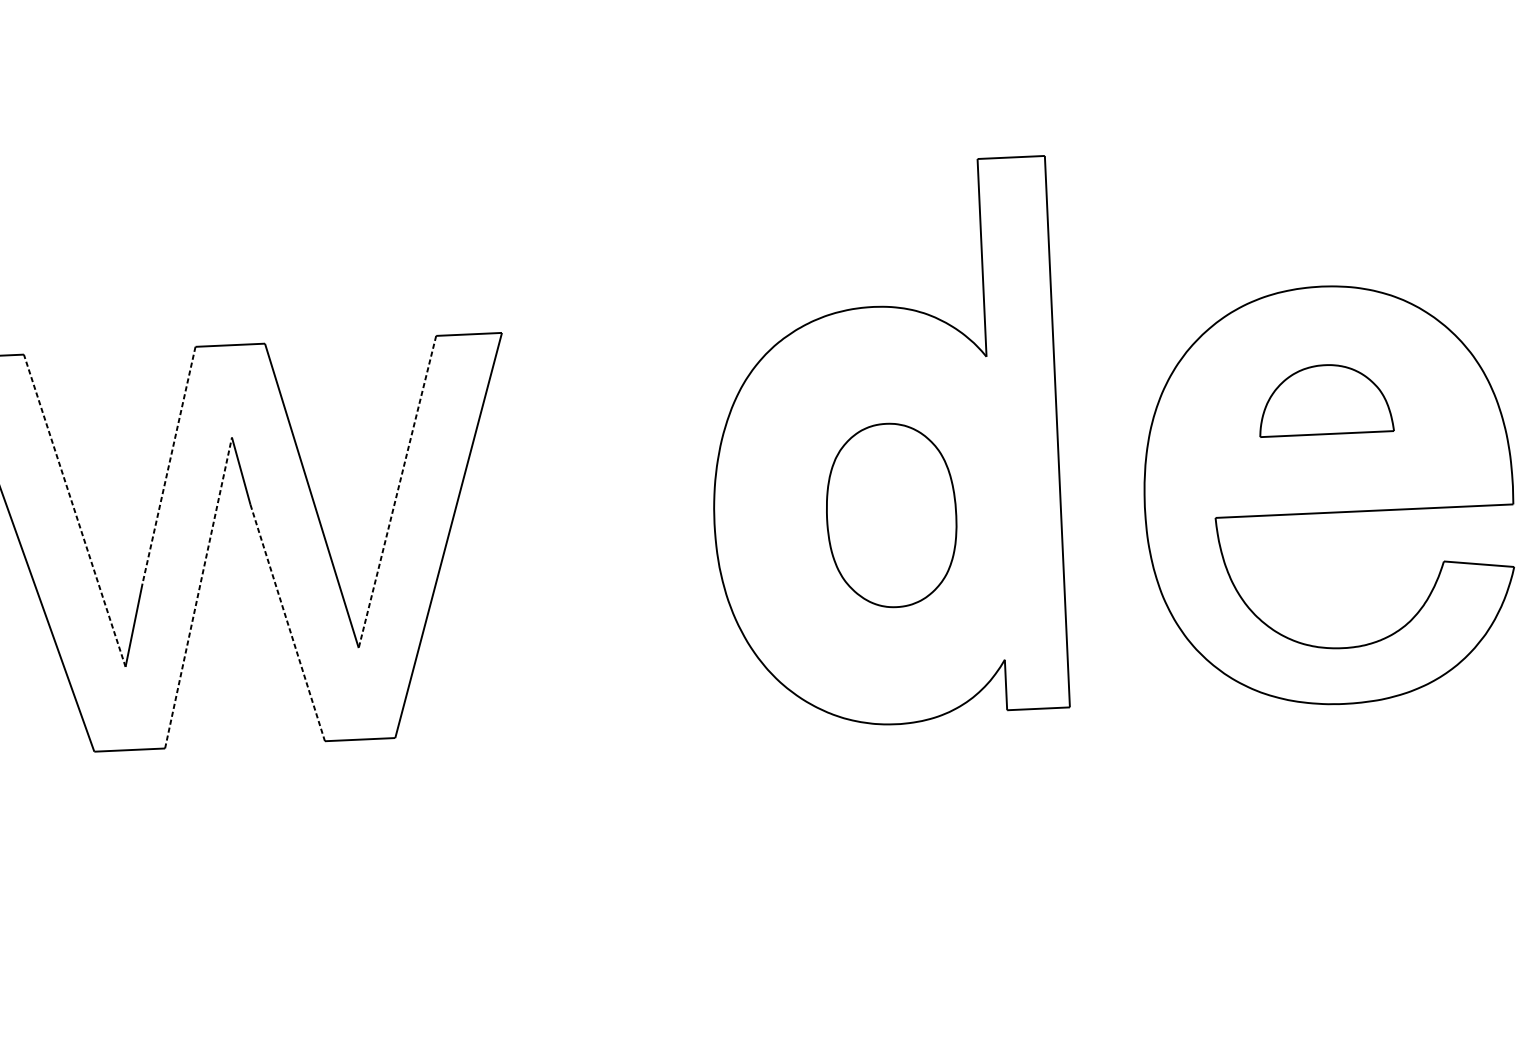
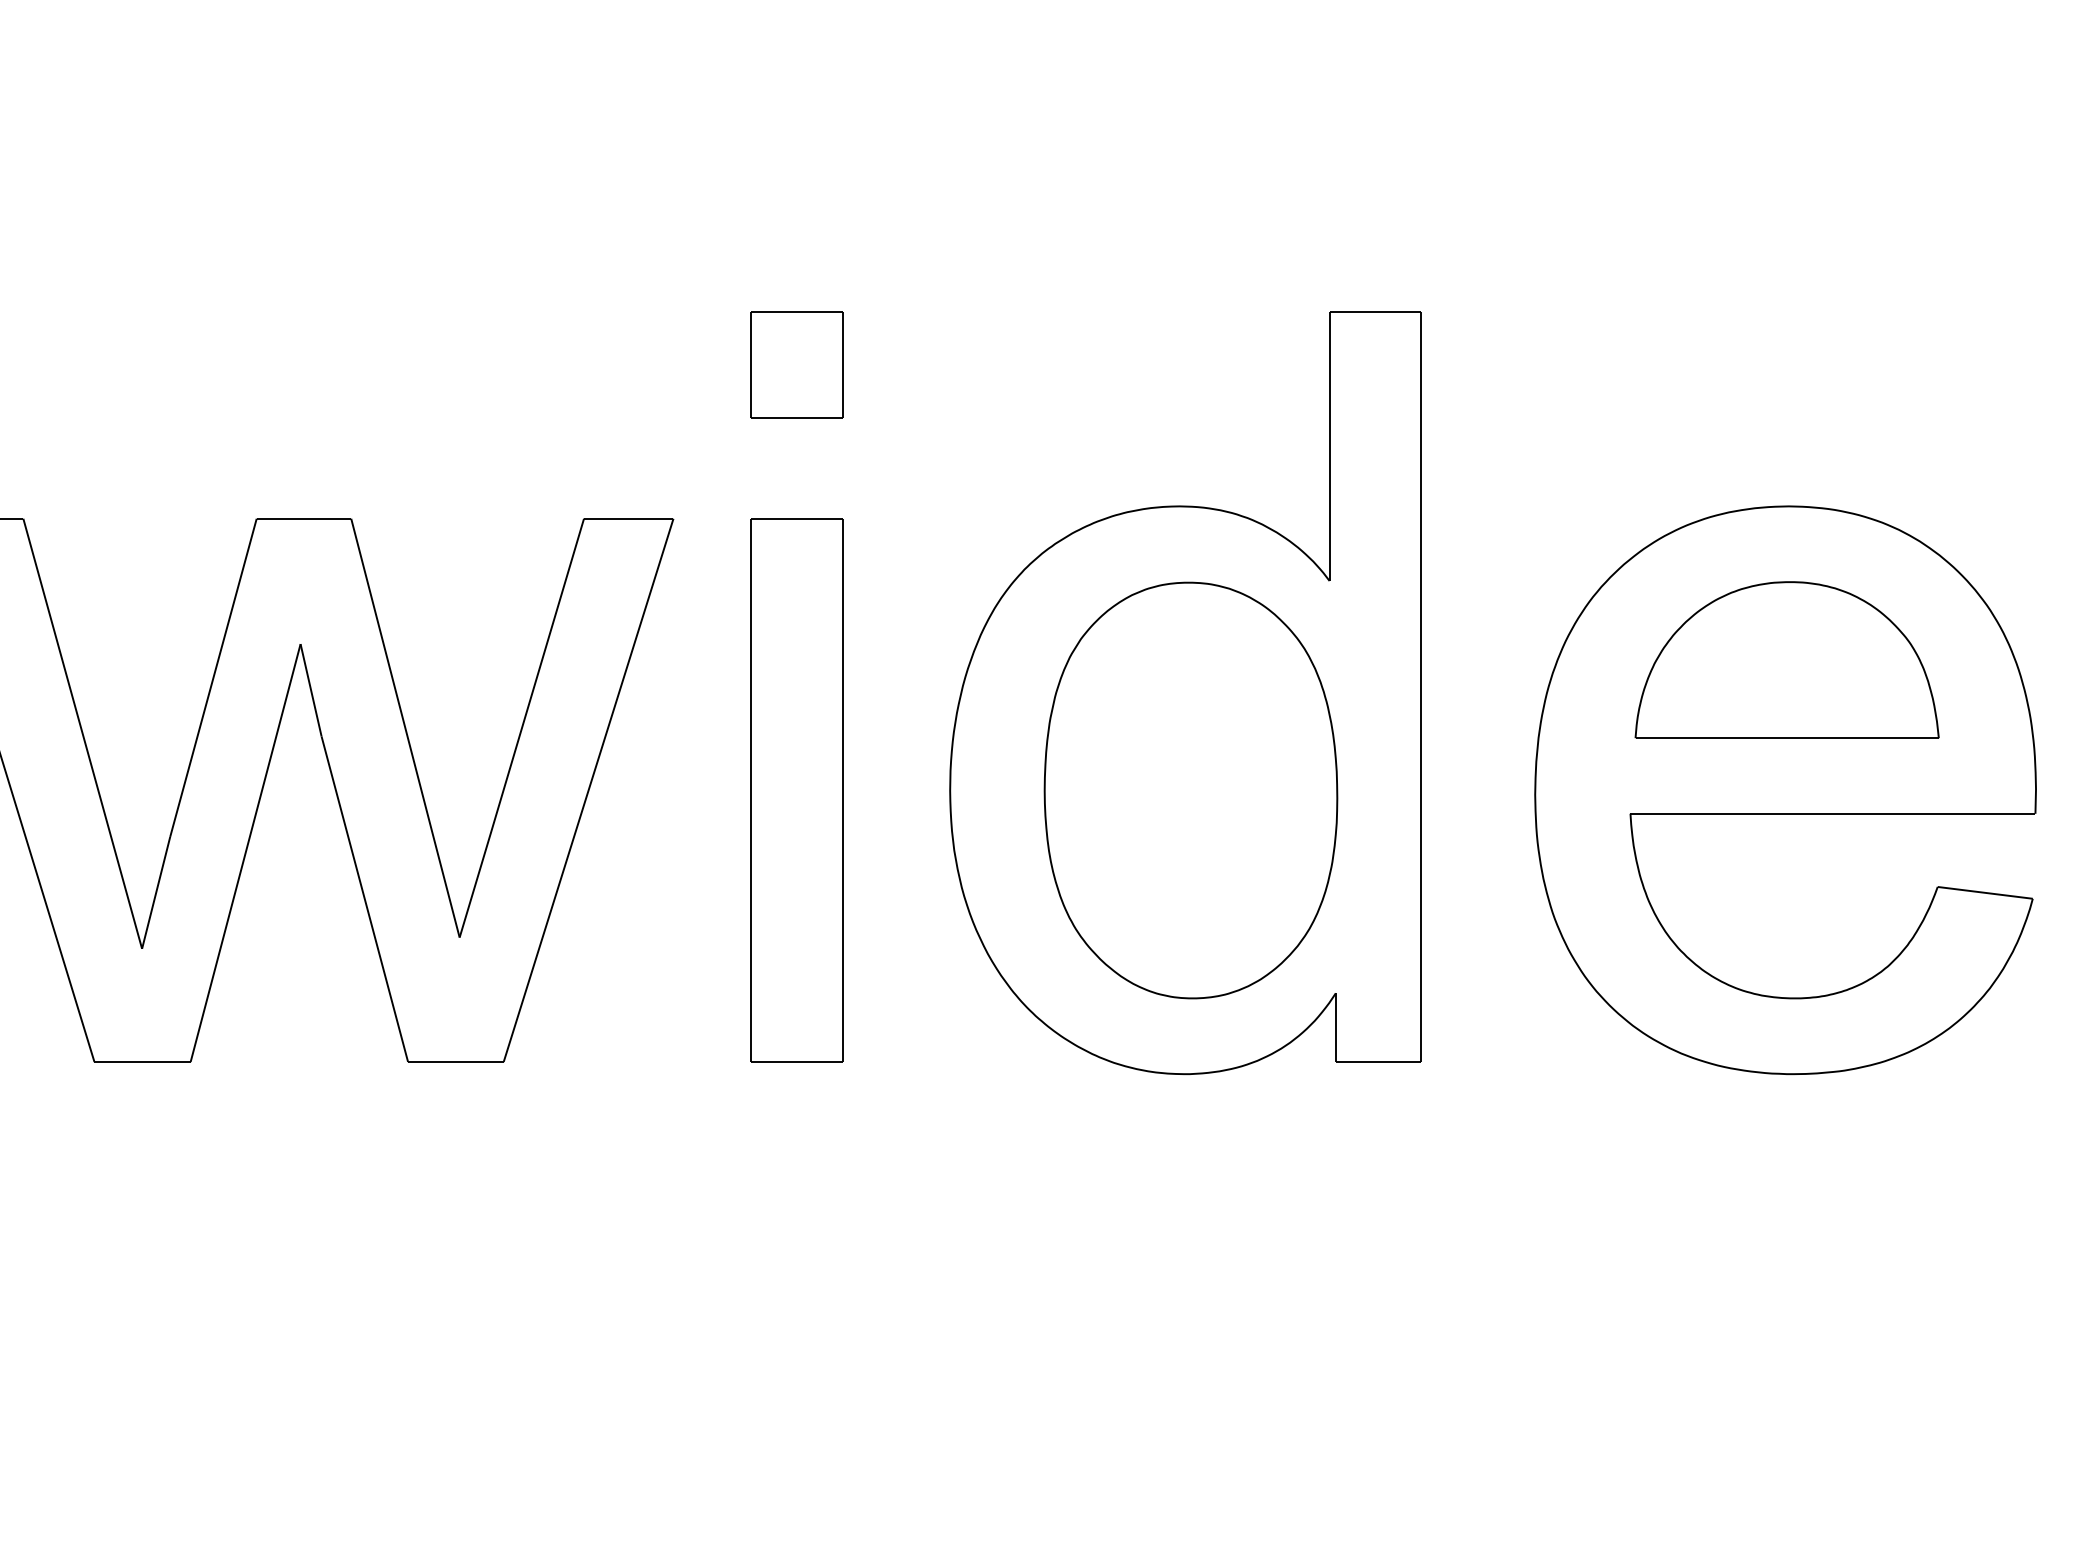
part: (587, 215) -> (796, 364), added
part: (1325, 399) -> (1786, 659), size x1.67
line: (169, 465) -> (213, 677), dashed -> solid
line: (397, 492) -> (521, 729), dashed -> solid
line: (74, 511) -> (82, 734), dashed -> solid
part: (891, 515) -> (1190, 790), size x1.67
part: (601, 528) -> (796, 790), added
line: (198, 592) -> (245, 852), dashed -> solid
line: (287, 623) -> (364, 899), dashed -> solid

